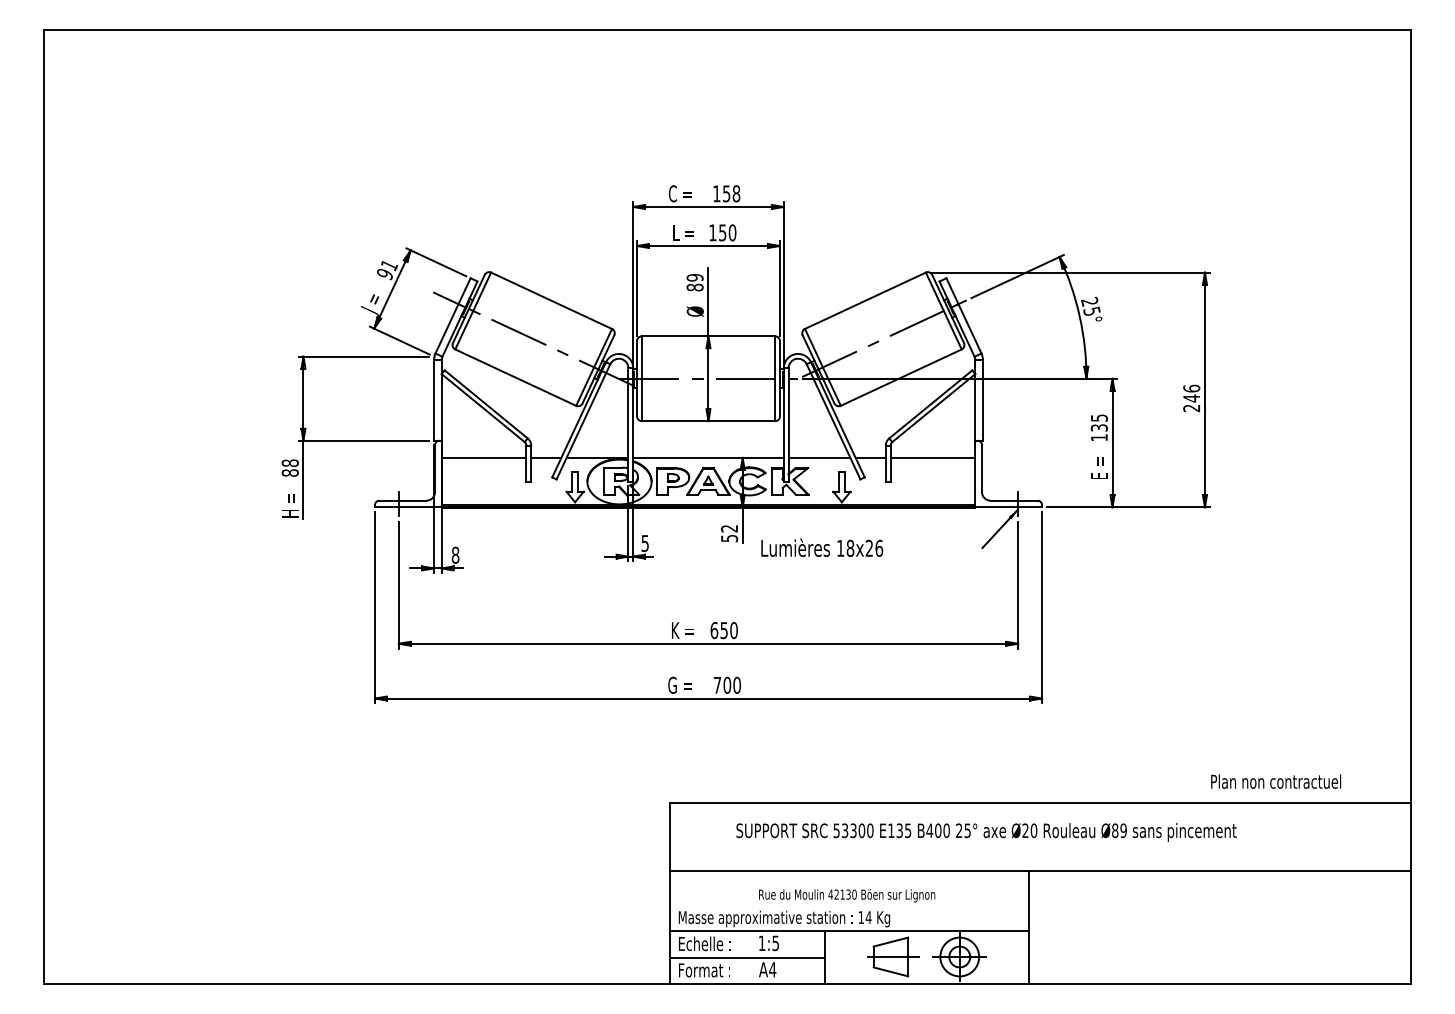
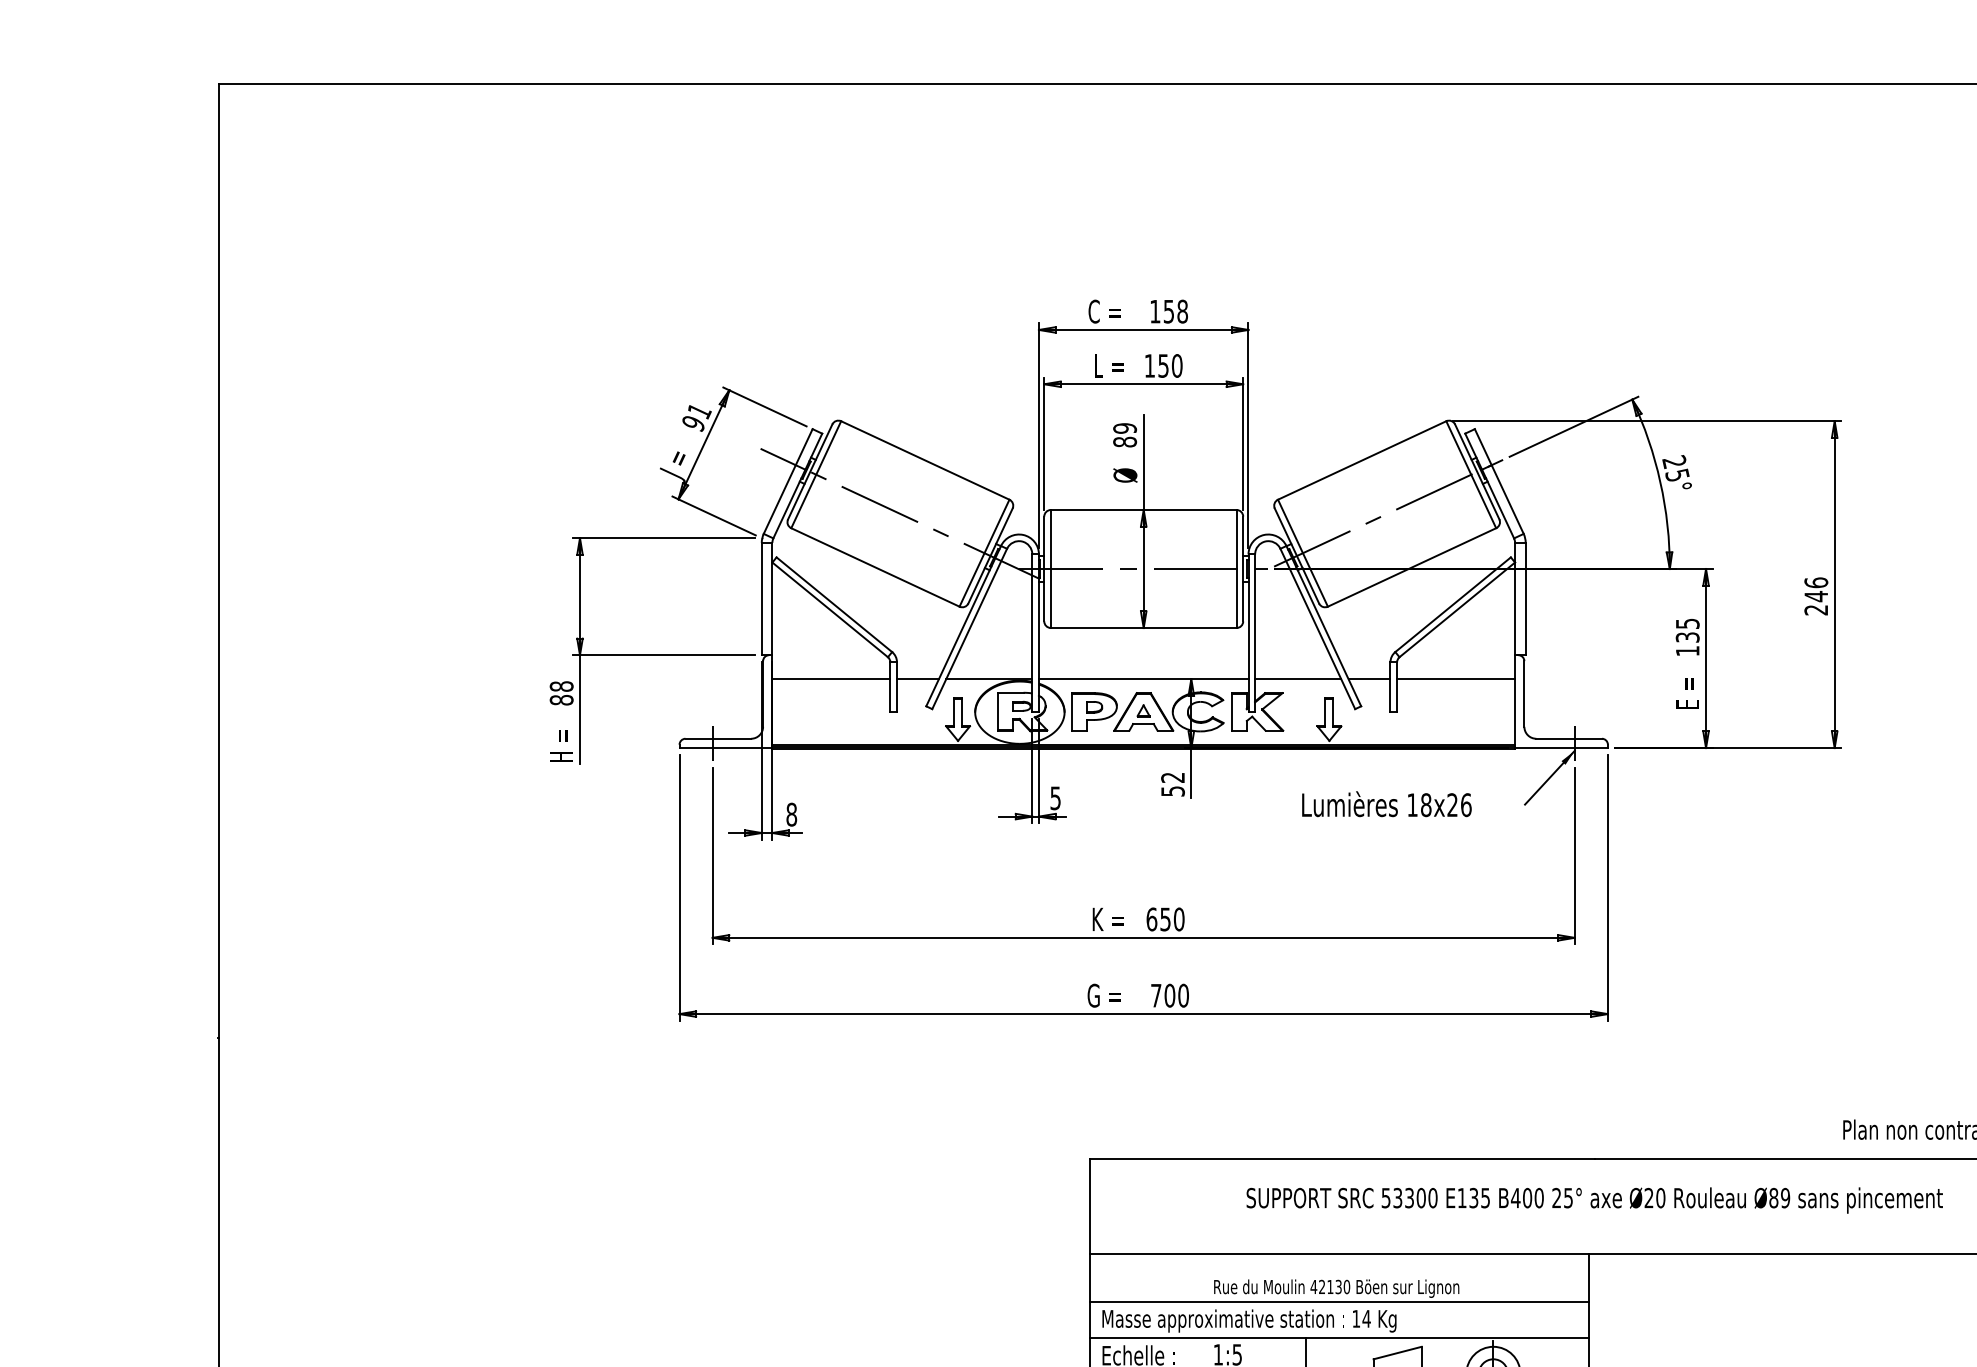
text: (822, 547) -> (1387, 803), moved
text: (986, 832) -> (1594, 1200), moved
line: (848, 905) -> (1338, 1302), added

